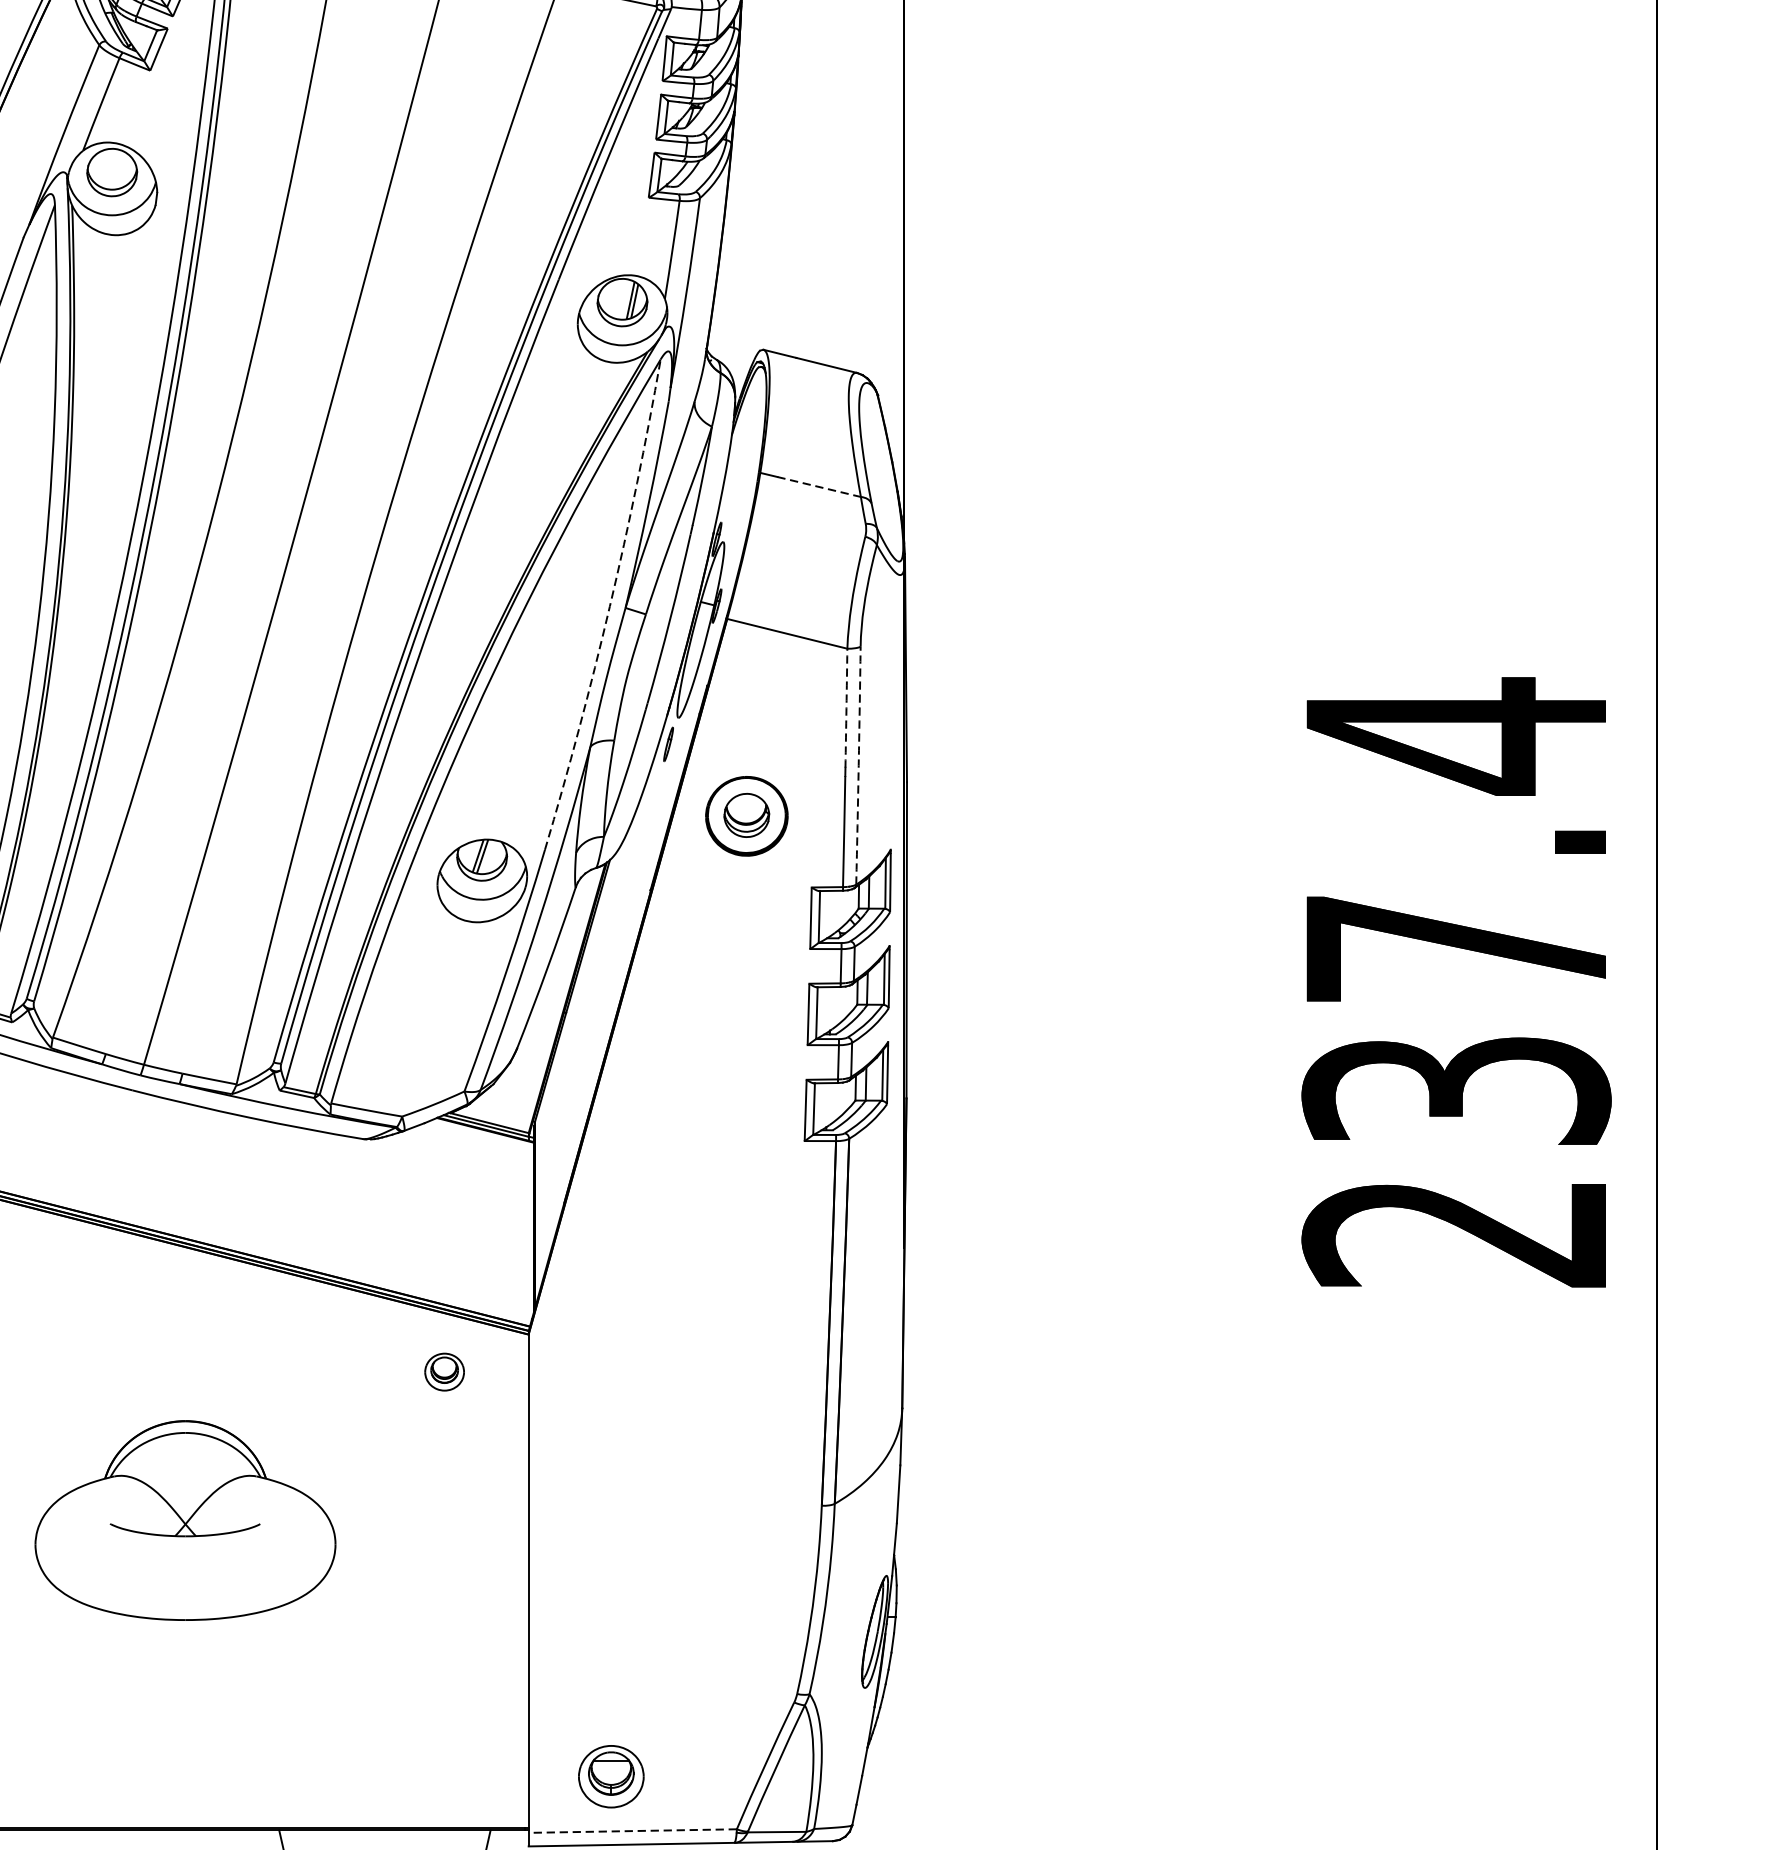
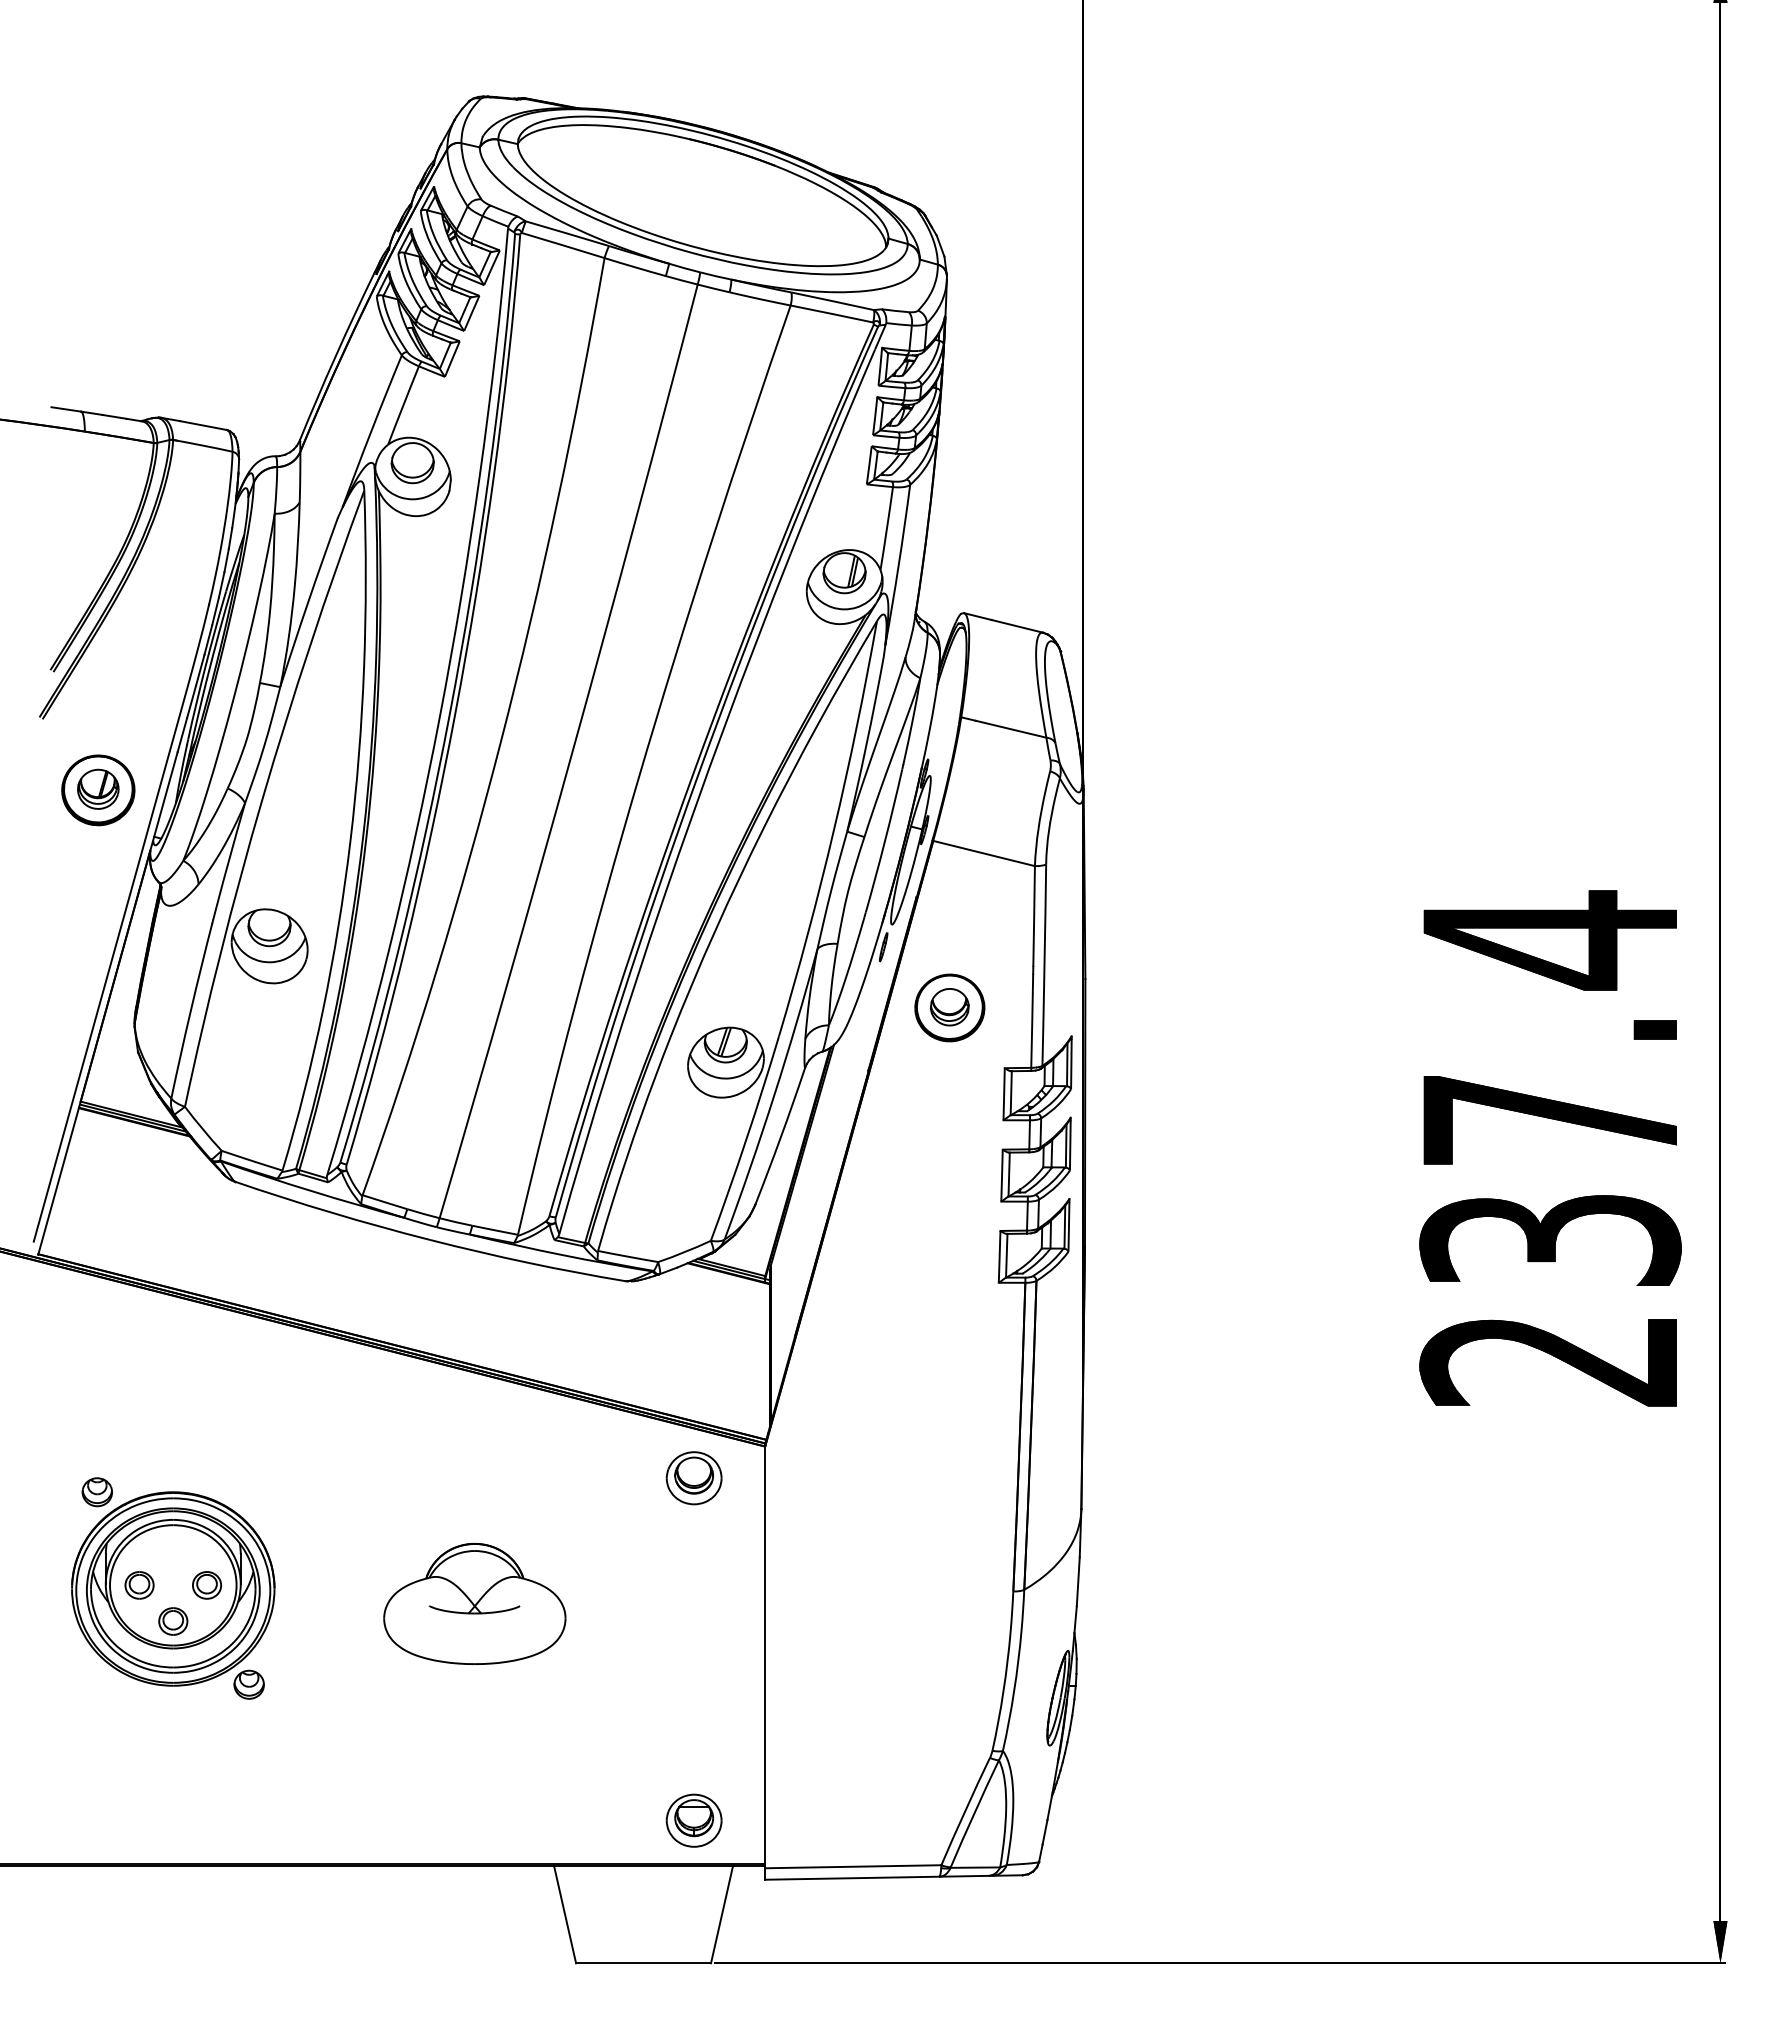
line: (819, 487) -> (1011, 729), dashed -> solid
arc: (609, 606) -> (833, 830), dashed -> solid
arc: (846, 708) -> (1034, 916), dashed -> solid
arc: (858, 766) -> (1044, 965), dashed -> solid
part: (443, 1372) -> (693, 1478), size x1.67
part: (185, 1520) -> (474, 1603), size x0.71
part: (610, 1776) -> (693, 1820), moved
line: (631, 1830) -> (852, 1866), dashed -> solid

